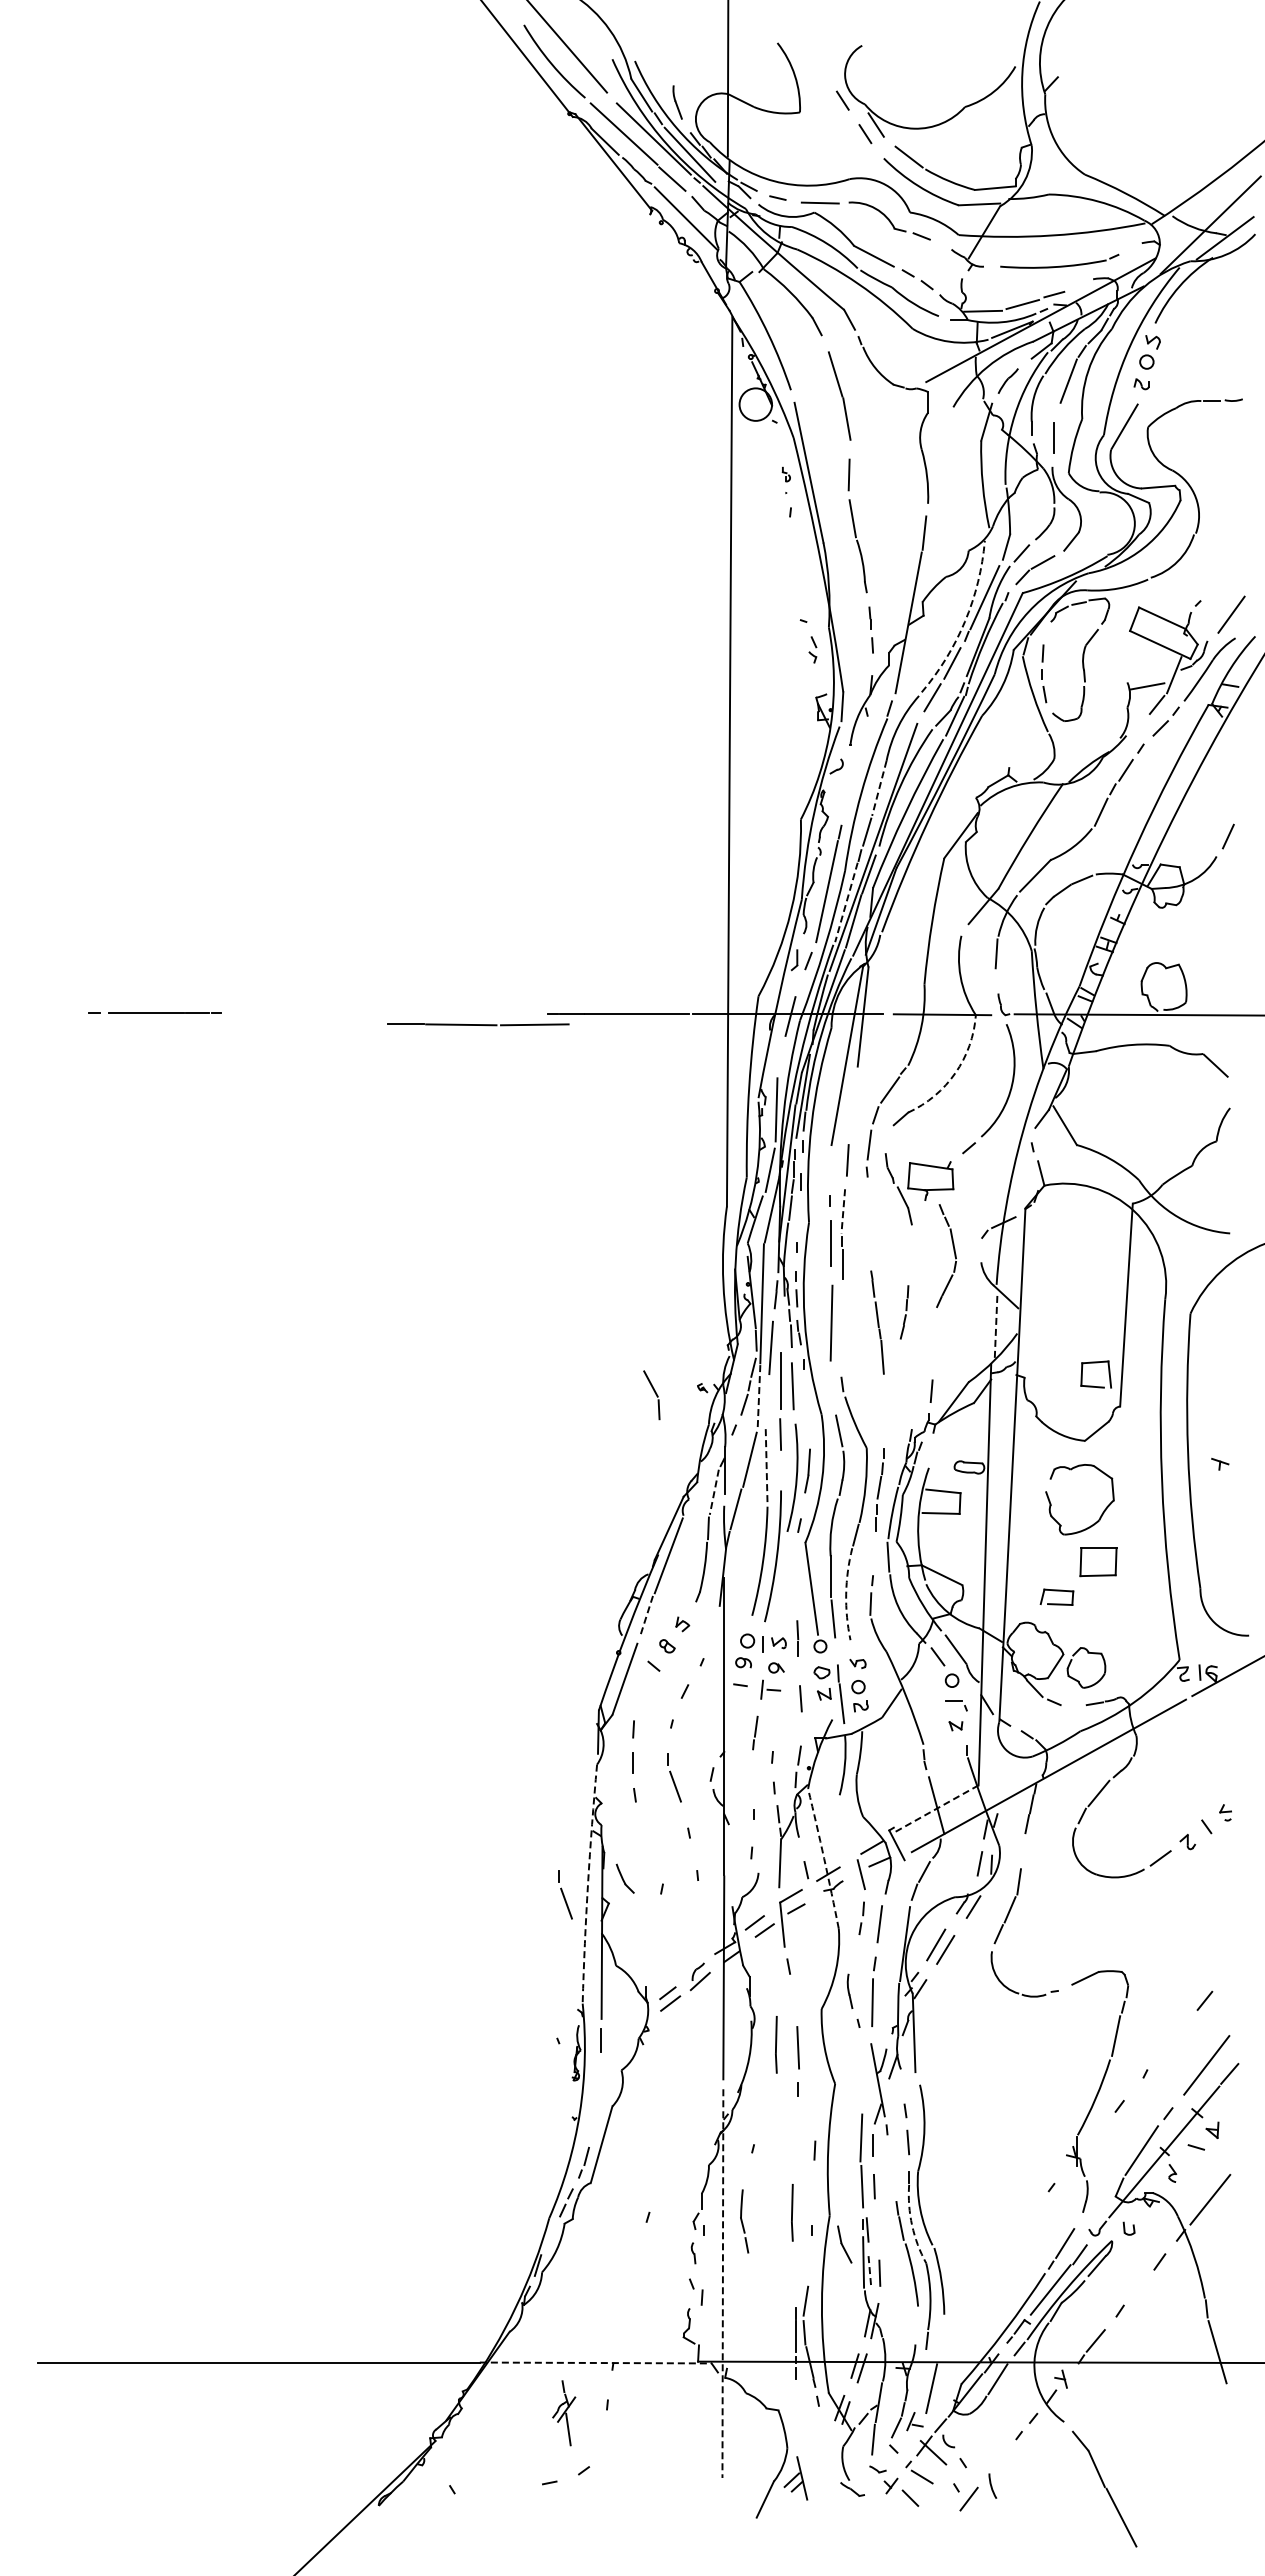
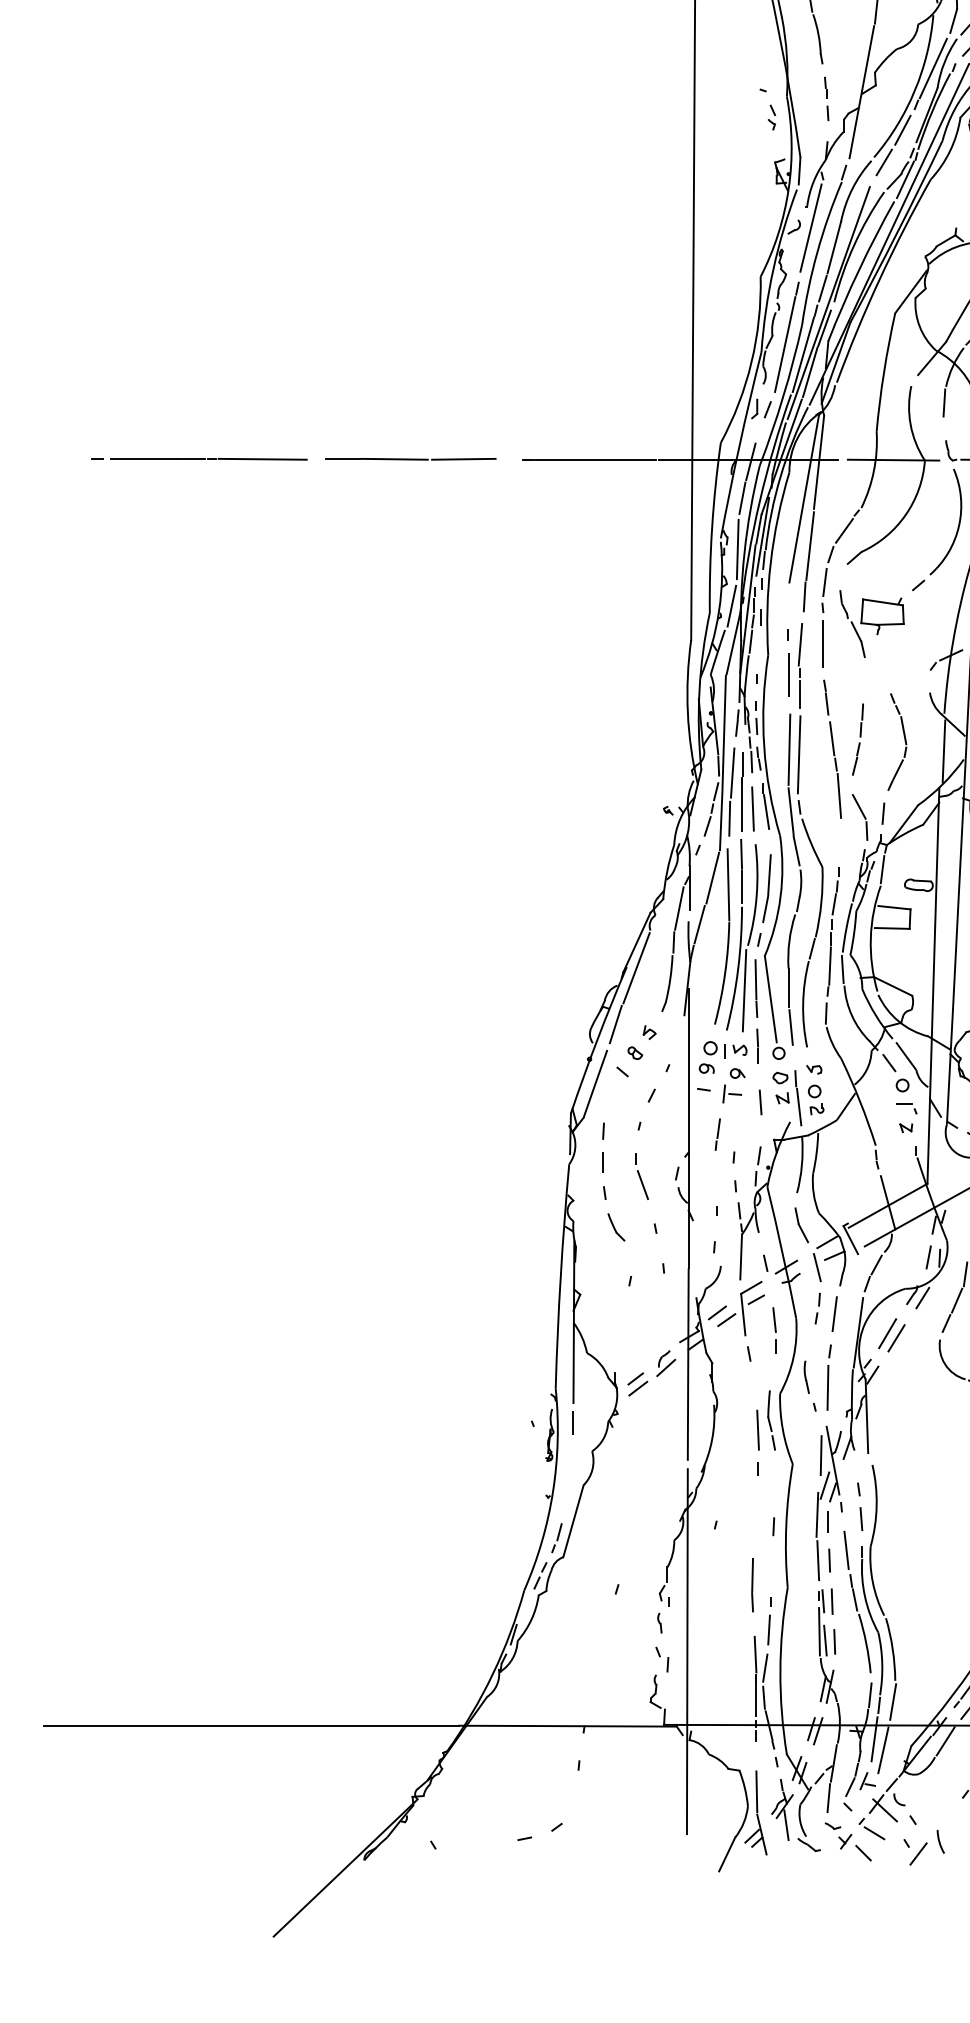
arc: (965, 621) -> (915, 90), dashed -> solid
line: (854, 767) -> (810, 227), added
line: (879, 788) -> (834, 247), dashed -> solid
line: (846, 902) -> (803, 354), dashed -> solid
line: (270, 1013) -> (262, 458), added
part: (478, 1024) -> (410, 458), moved
line: (781, 1055) -> (742, 498), added
arc: (955, 1073) -> (905, 515), dashed -> solid
line: (853, 1106) -> (810, 546), added
line: (867, 1210) -> (823, 643), added
line: (843, 1211) -> (800, 644), dashed -> solid
part: (954, 1255) -> (904, 741), moved
part: (904, 1312) -> (857, 739), size x1.43
part: (877, 1322) -> (832, 749), size x1.43
line: (996, 1324) -> (944, 751), dashed -> solid
line: (841, 1328) -> (798, 754), added
line: (781, 1338) -> (742, 764), added
line: (833, 1388) -> (791, 811), added
line: (806, 1389) -> (765, 812), added
part: (651, 1395) -> (859, 817), moved
line: (767, 1396) -> (729, 818), added
line: (758, 1398) -> (720, 820), dashed -> solid
line: (930, 1450) -> (882, 869), added
line: (766, 1467) -> (728, 885), dashed -> solid
line: (781, 1469) -> (742, 887), added
part: (807, 1470) -> (766, 888), size x1.67
line: (714, 1492) -> (679, 908), dashed -> solid
line: (874, 1553) -> (829, 966), added
line: (796, 1577) -> (756, 988), added
line: (783, 1579) -> (744, 990), added
arc: (846, 1594) -> (803, 1004), dashed -> solid
line: (646, 1615) -> (615, 1024), dashed -> solid
line: (936, 1809) -> (887, 1206), dashed -> solid
arc: (824, 1858) -> (782, 1252), dashed -> solid
part: (624, 1878) -> (615, 1227), moved
arc: (588, 1884) -> (561, 1276), dashed -> solid
part: (565, 1894) -> (539, 1286), removed
part: (815, 1941) -> (774, 1330), added
line: (776, 2044) -> (737, 1427), removed
line: (864, 2074) -> (820, 1455), added
line: (868, 2106) -> (824, 1485), added
line: (892, 2175) -> (846, 1550), added
part: (744, 2221) -> (771, 1420), moved
arc: (912, 2225) -> (865, 1597), dashed -> solid
line: (876, 2230) -> (831, 1601), added
part: (844, 2244) -> (801, 1225), moved
line: (809, 2260) -> (768, 1629), added
line: (869, 2271) -> (825, 1640), dashed -> solid
line: (722, 2284) -> (687, 1652), dashed -> solid
line: (795, 2286) -> (755, 1654), added
line: (917, 2329) -> (870, 1694), added
line: (941, 2337) -> (892, 1702), added
line: (595, 2362) -> (567, 1725), dashed -> solid
line: (922, 2376) -> (874, 1738), added
part: (564, 2413) -> (782, 1810), moved
line: (796, 2432) -> (756, 1791), added

